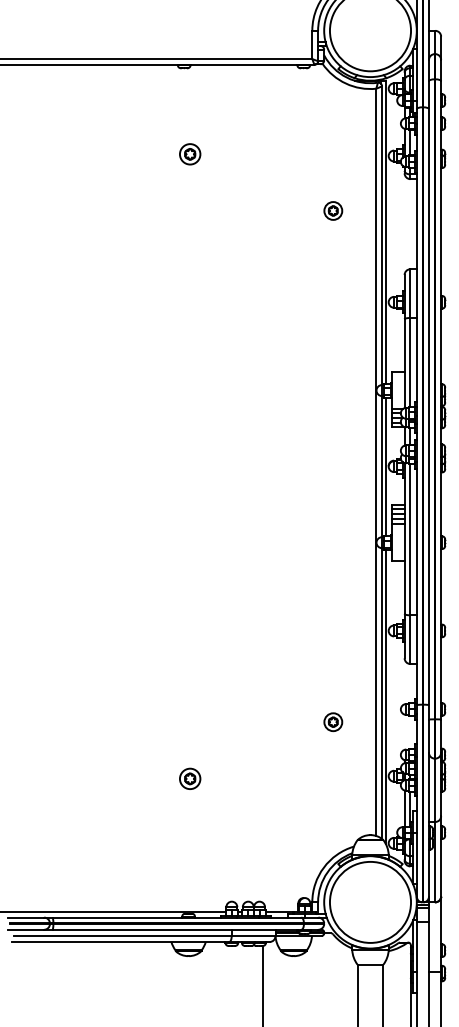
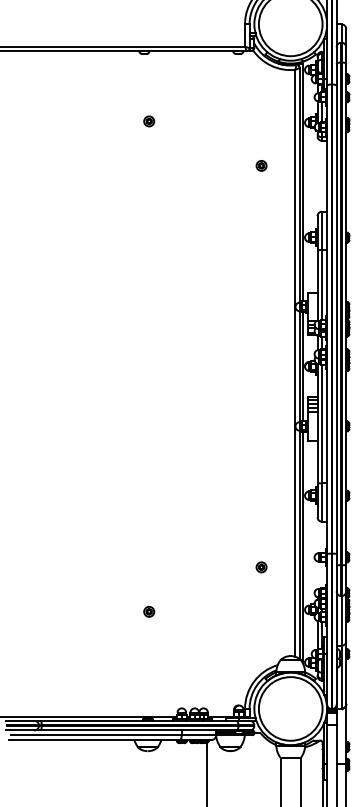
part: (190, 154) -> (149, 121), size x0.62
part: (333, 210) -> (261, 165), size x0.71
part: (333, 721) -> (261, 566), size x0.71
part: (190, 778) -> (149, 611), size x0.62

